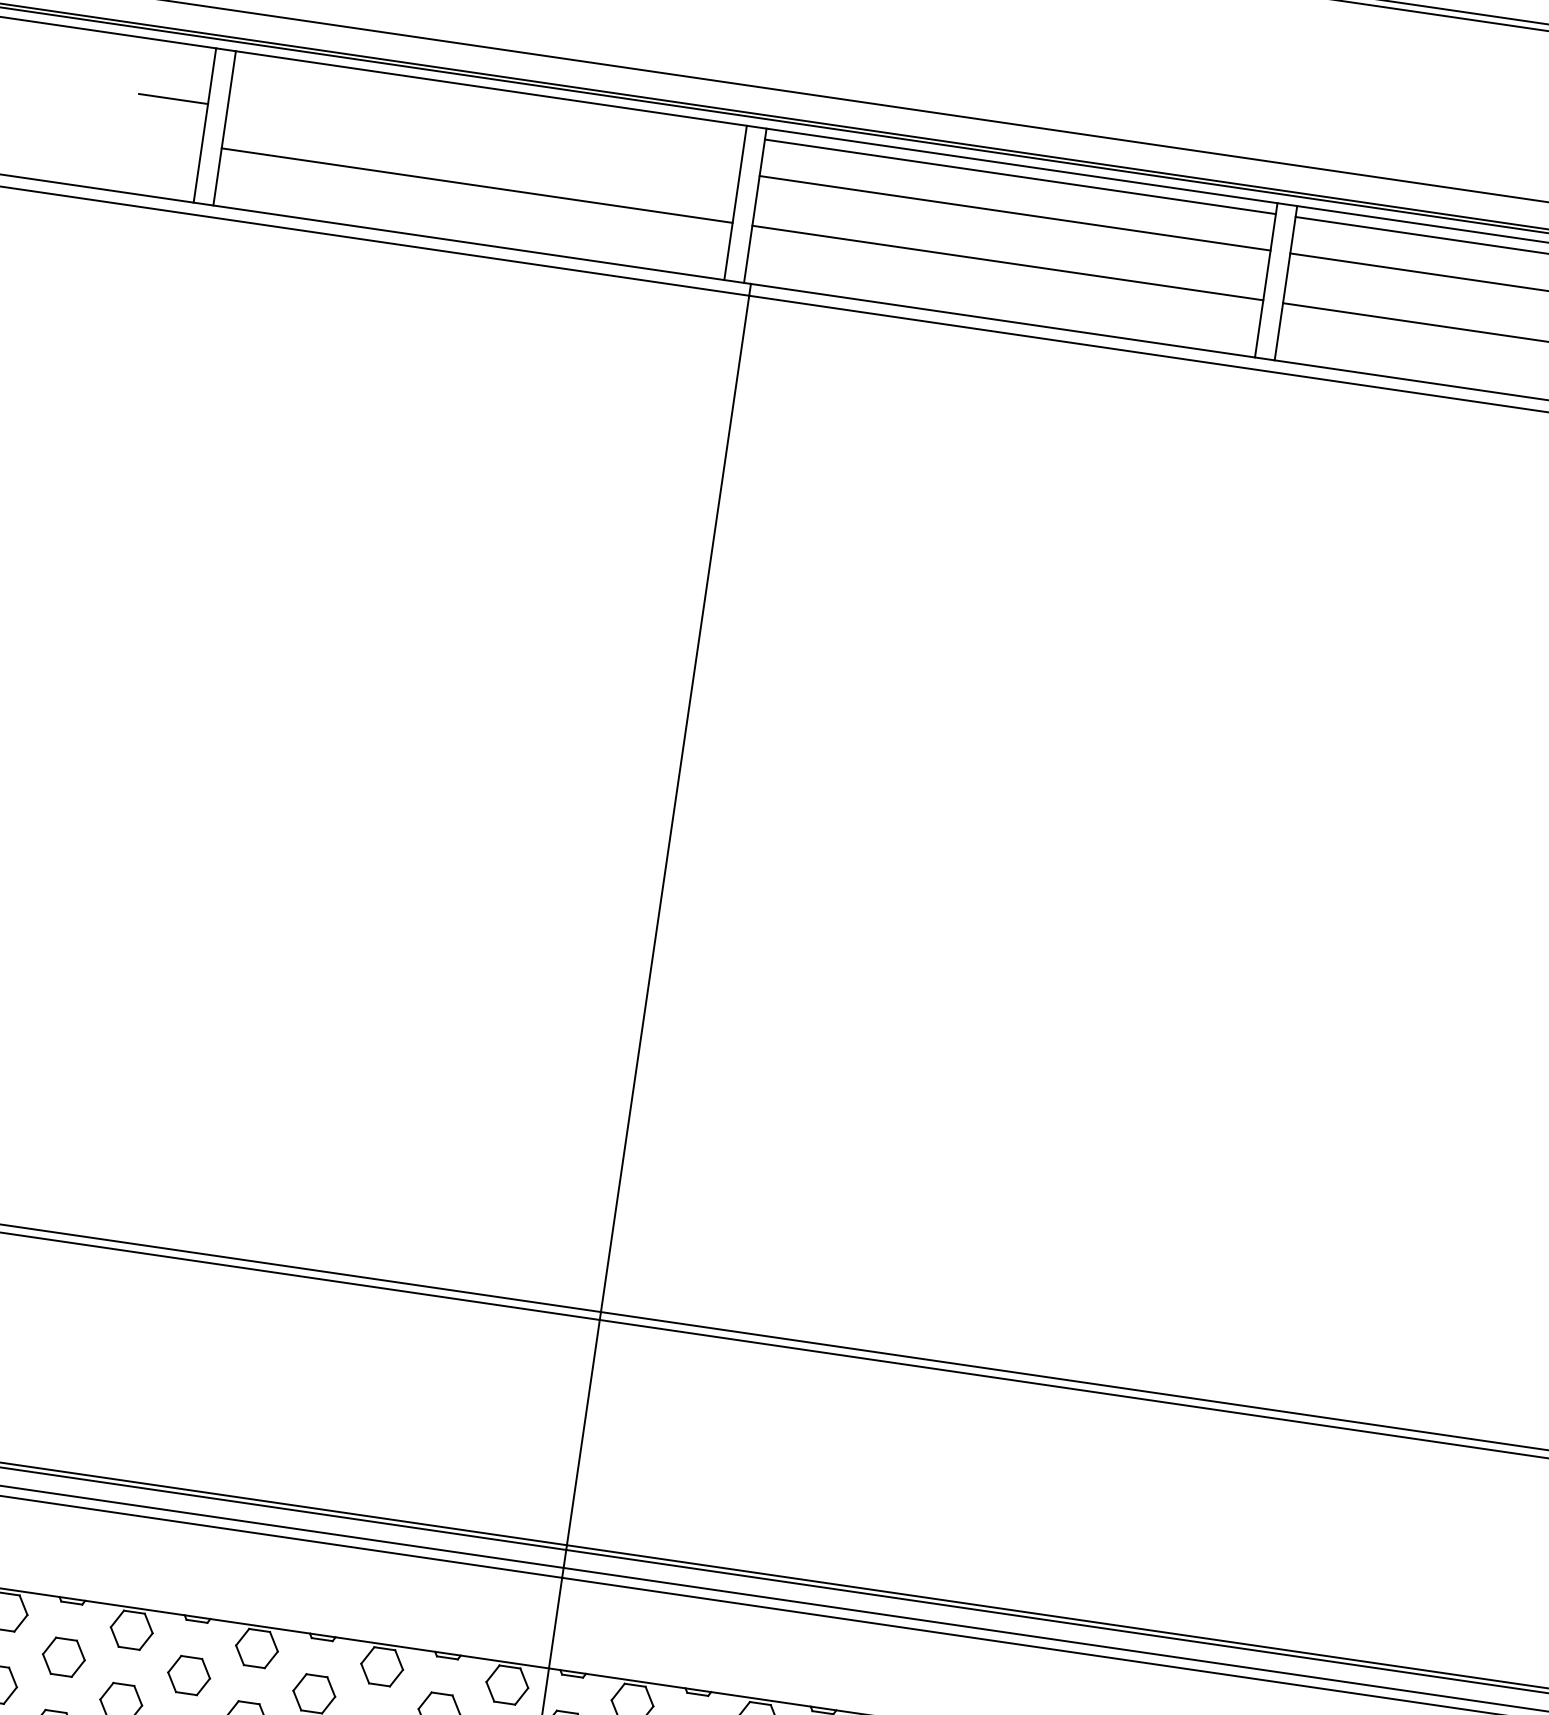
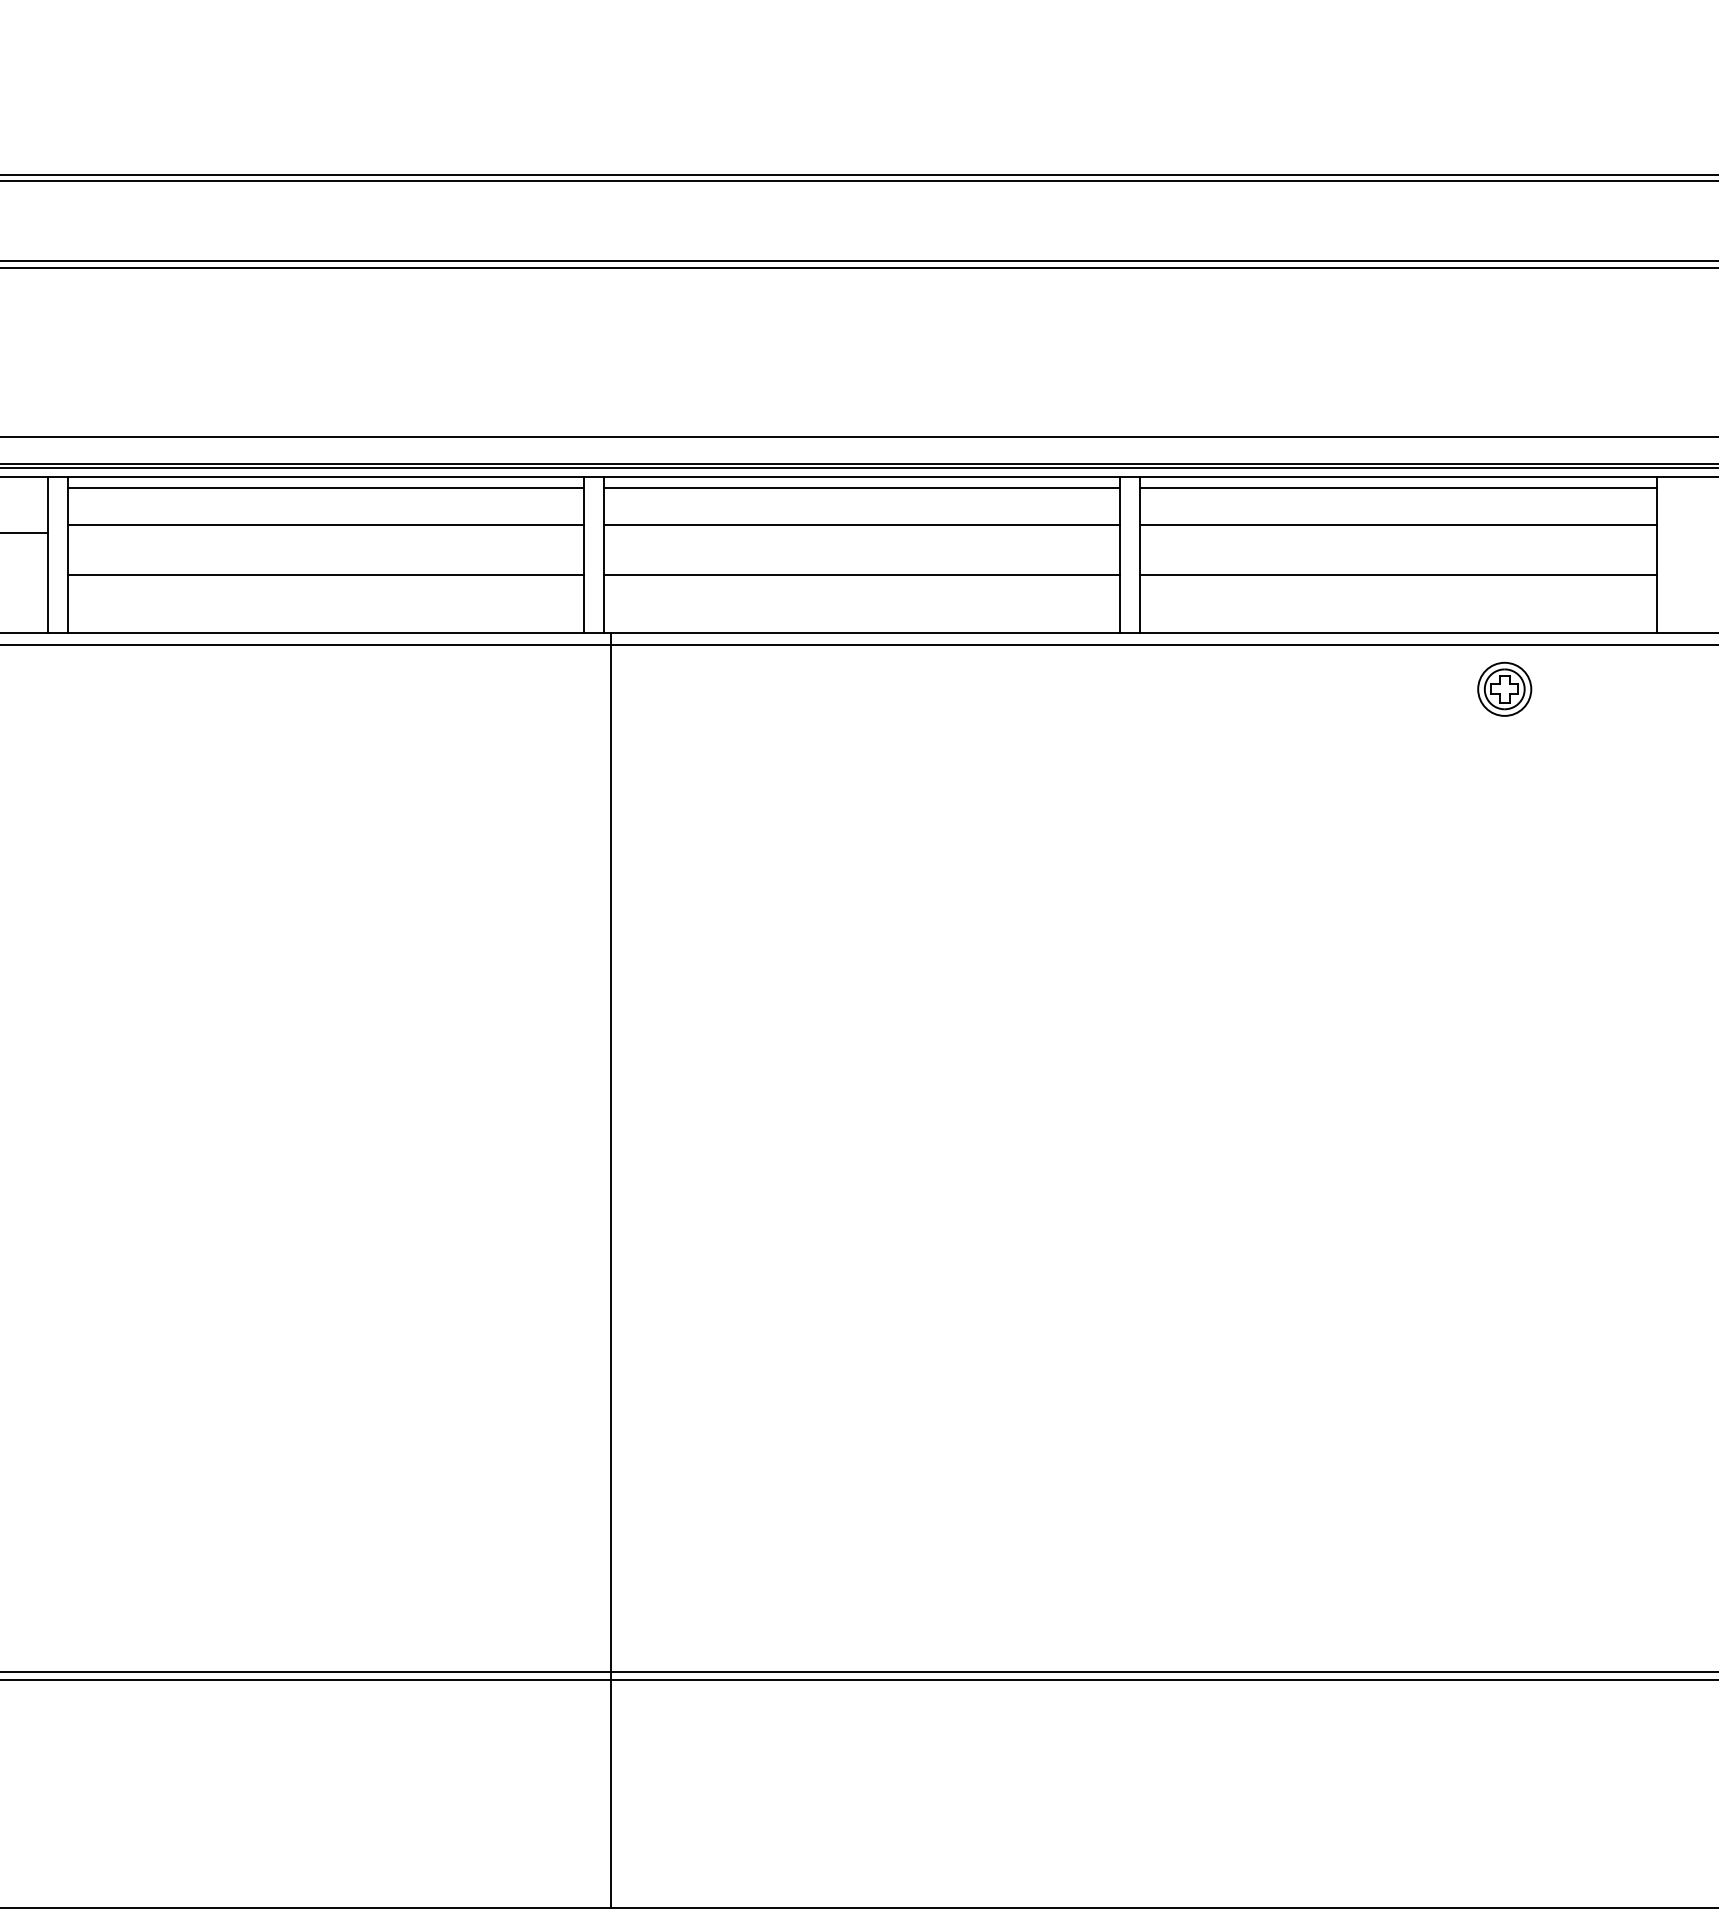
line: (489, 99) -> (325, 488), added
line: (484, 135) -> (325, 524), added

